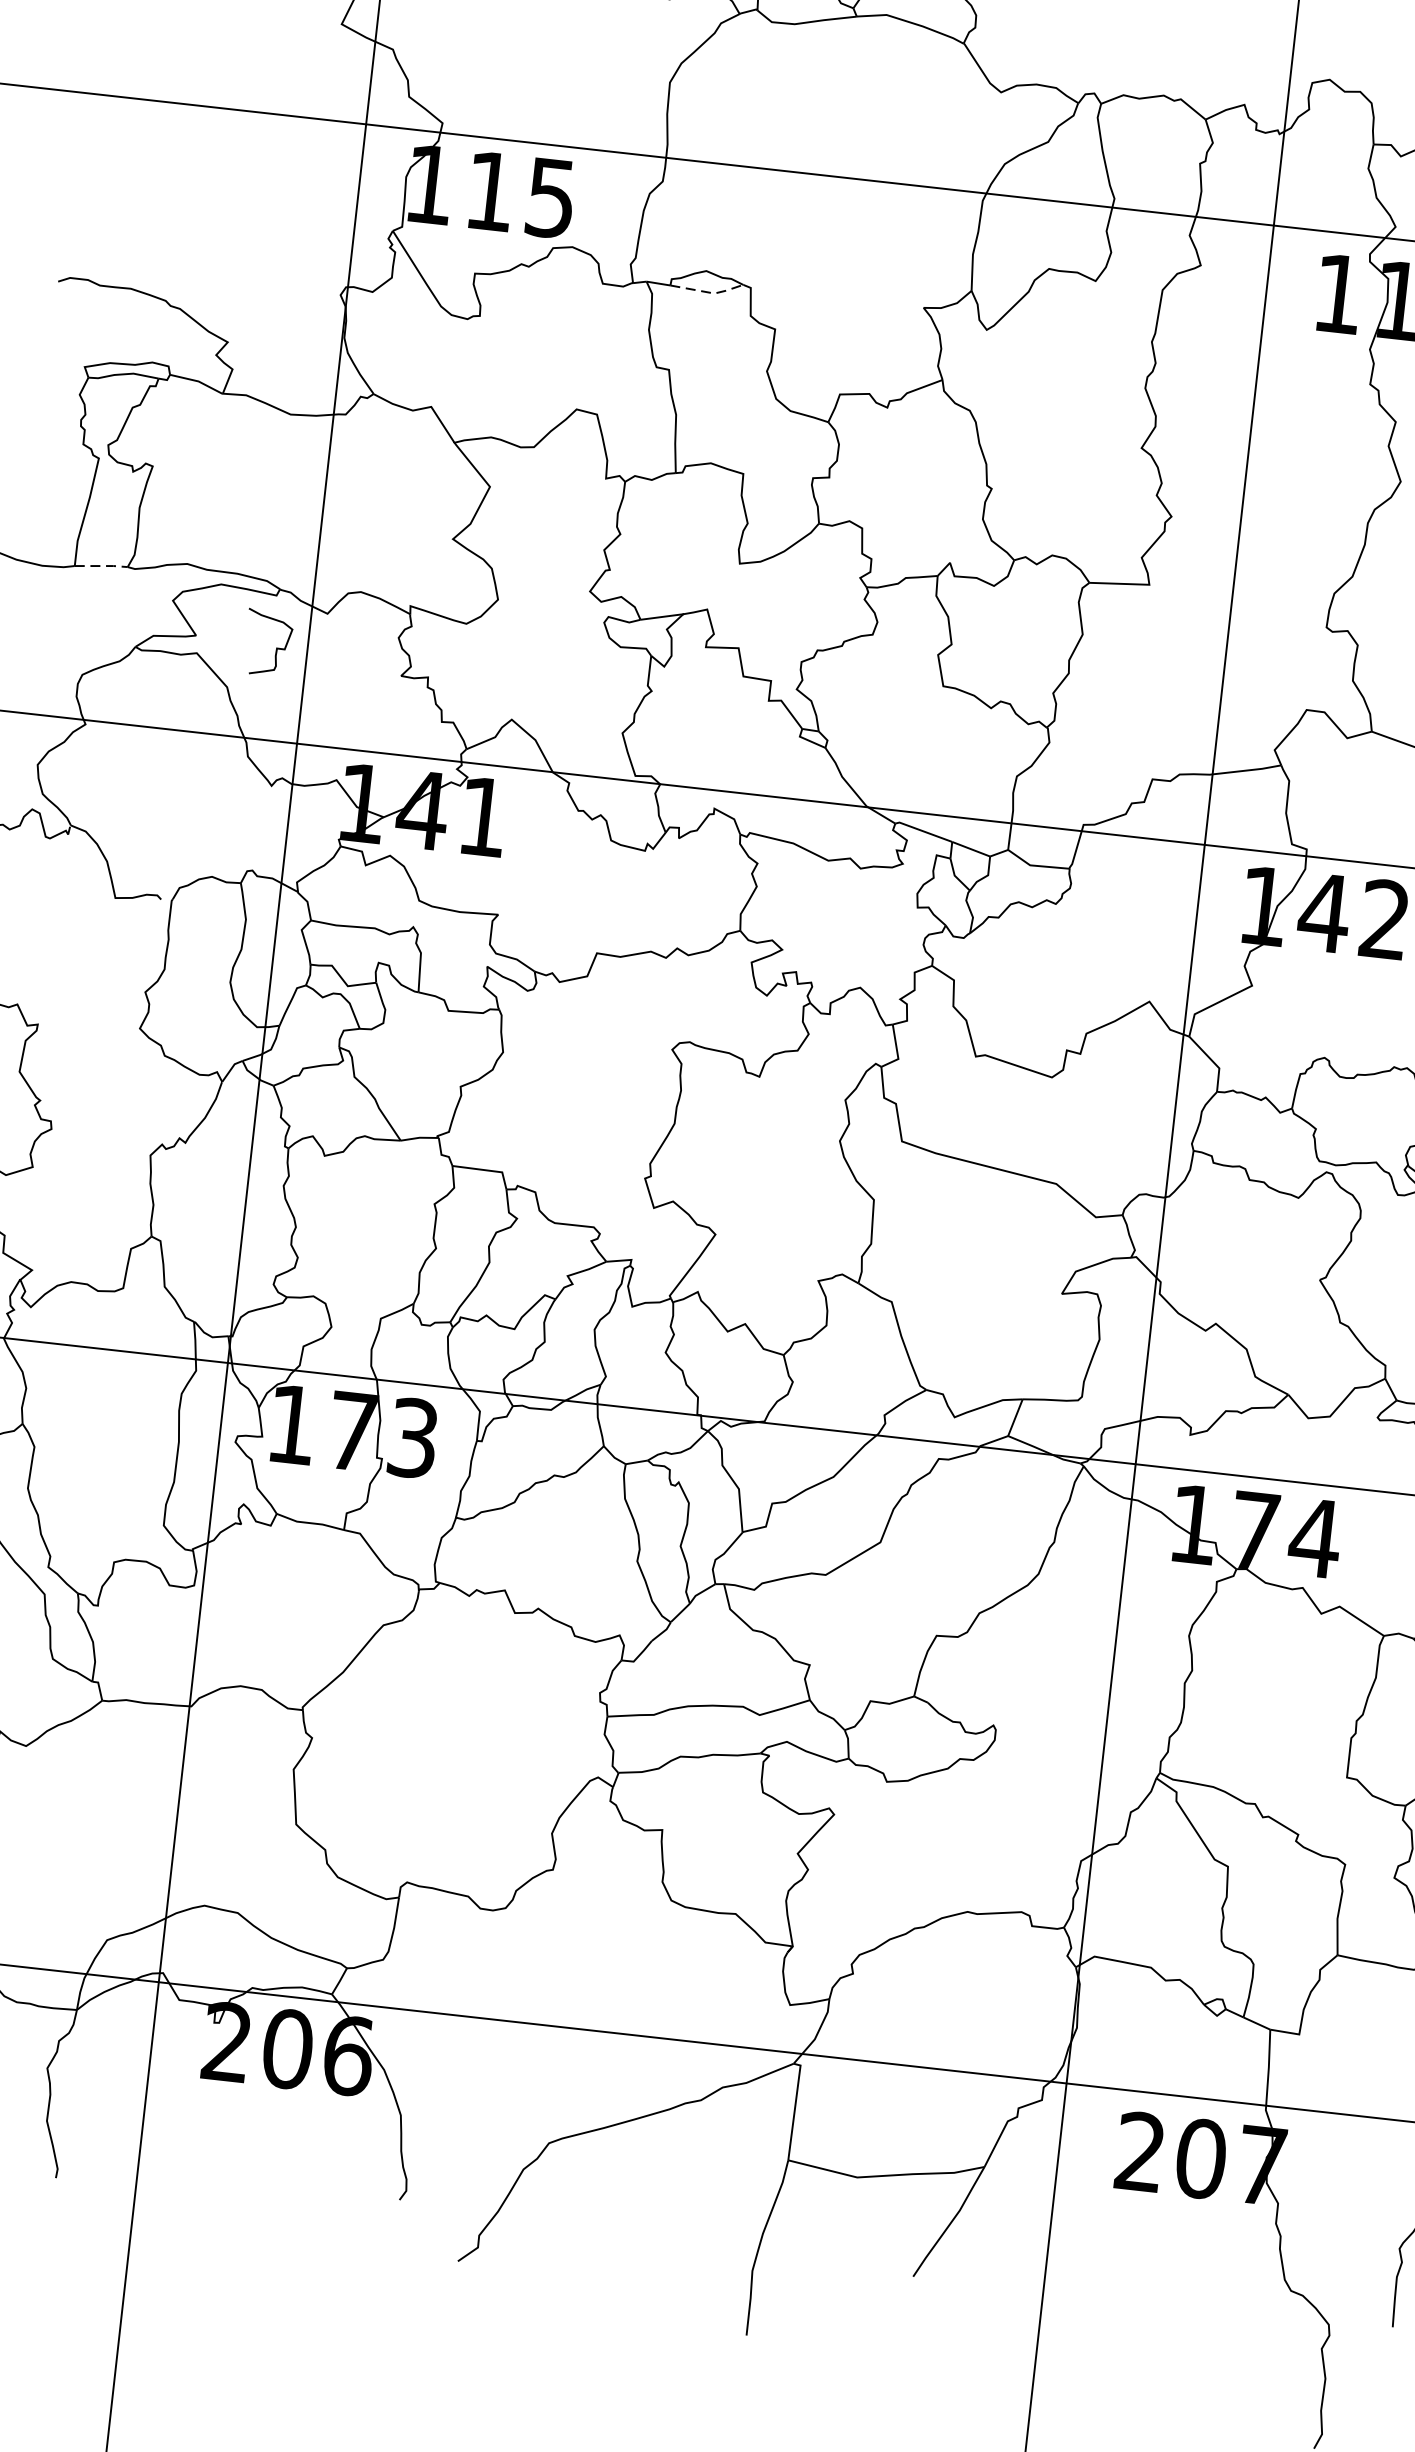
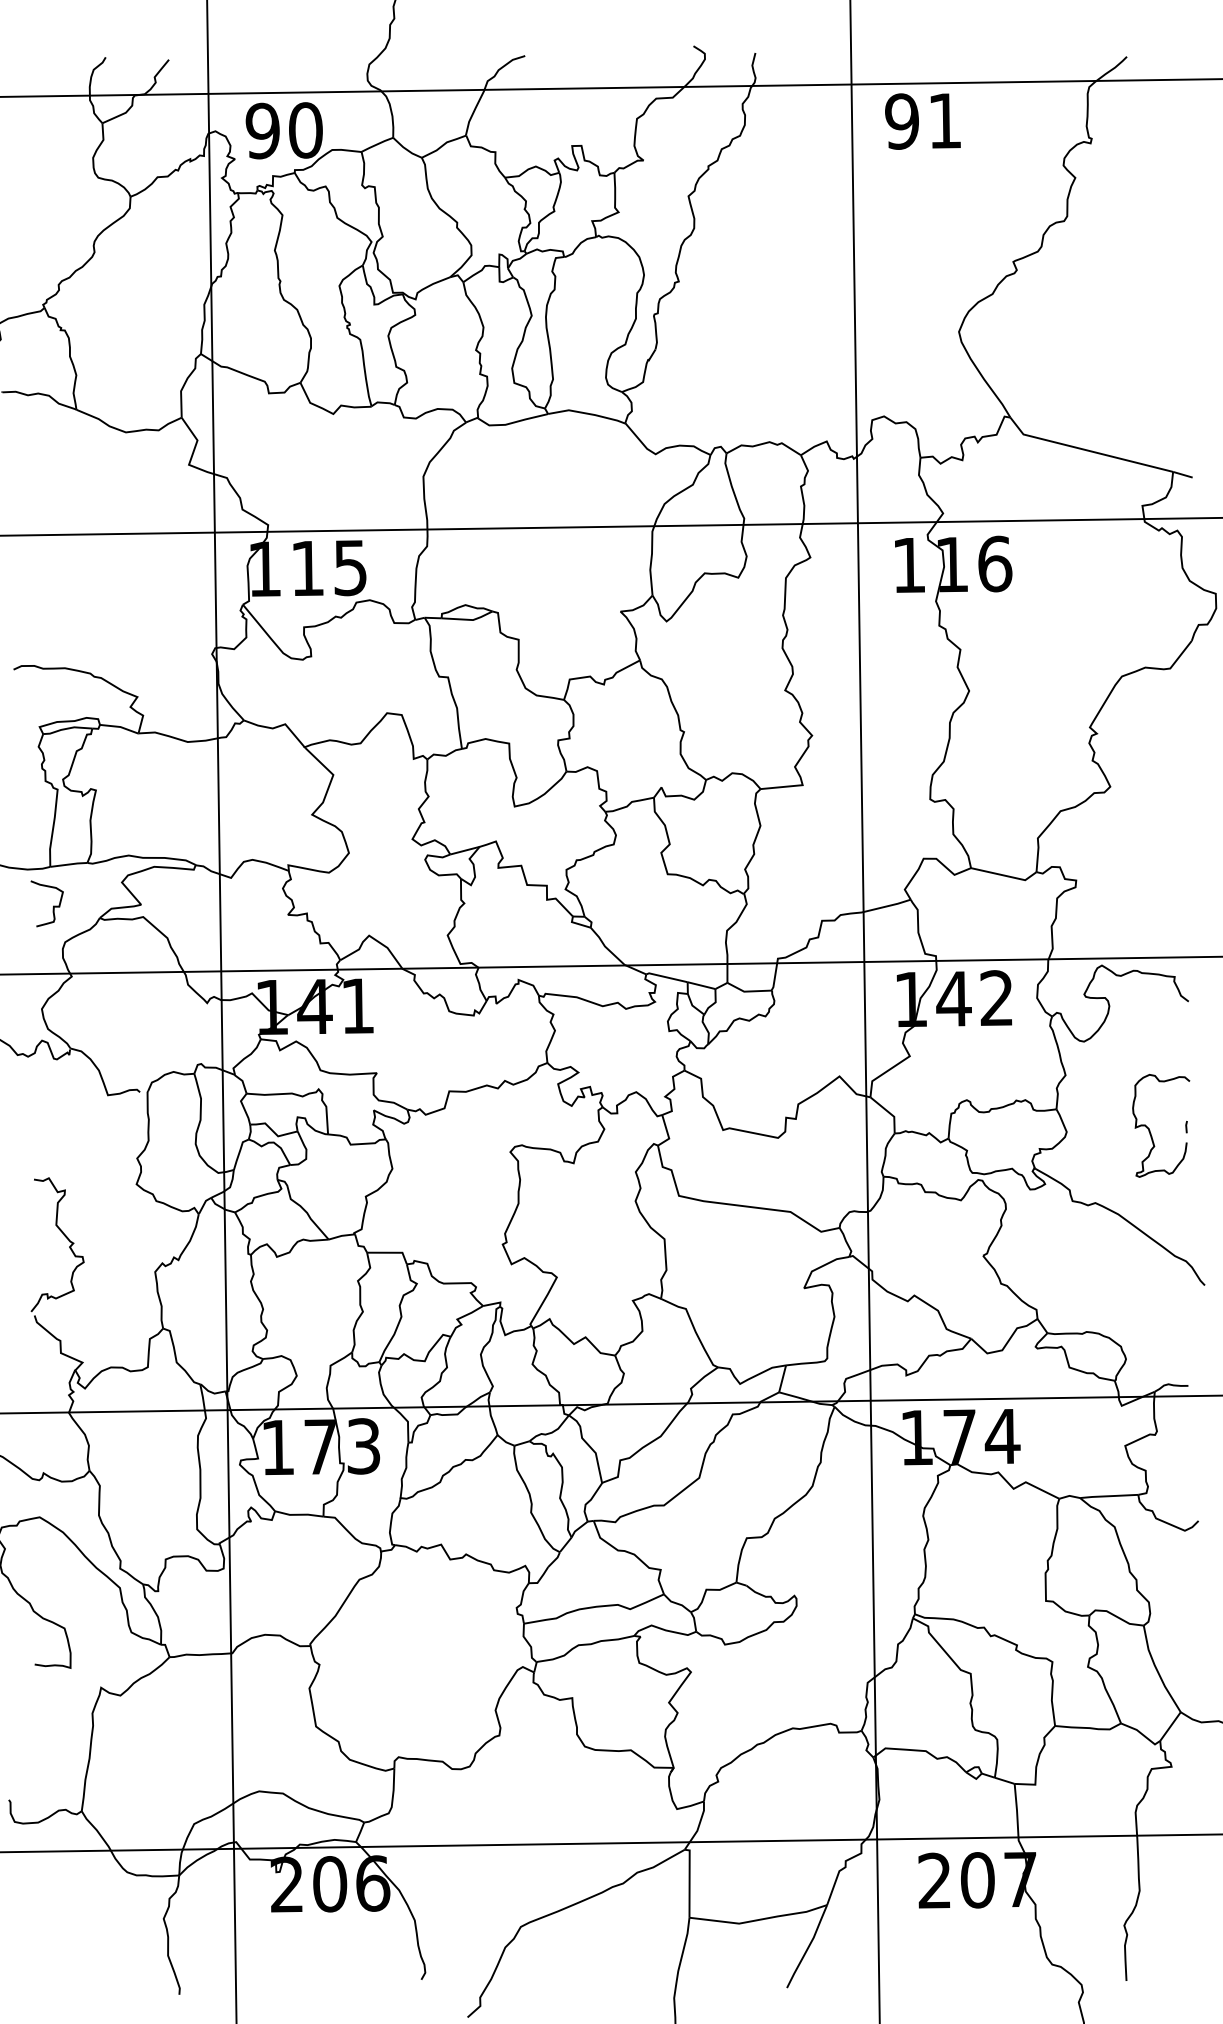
line: (709, 292) -> (469, 619), dashed -> solid
line: (102, 566) -> (69, 864), dashed -> solid
curve: (276, 646) -> (53, 905), moved

